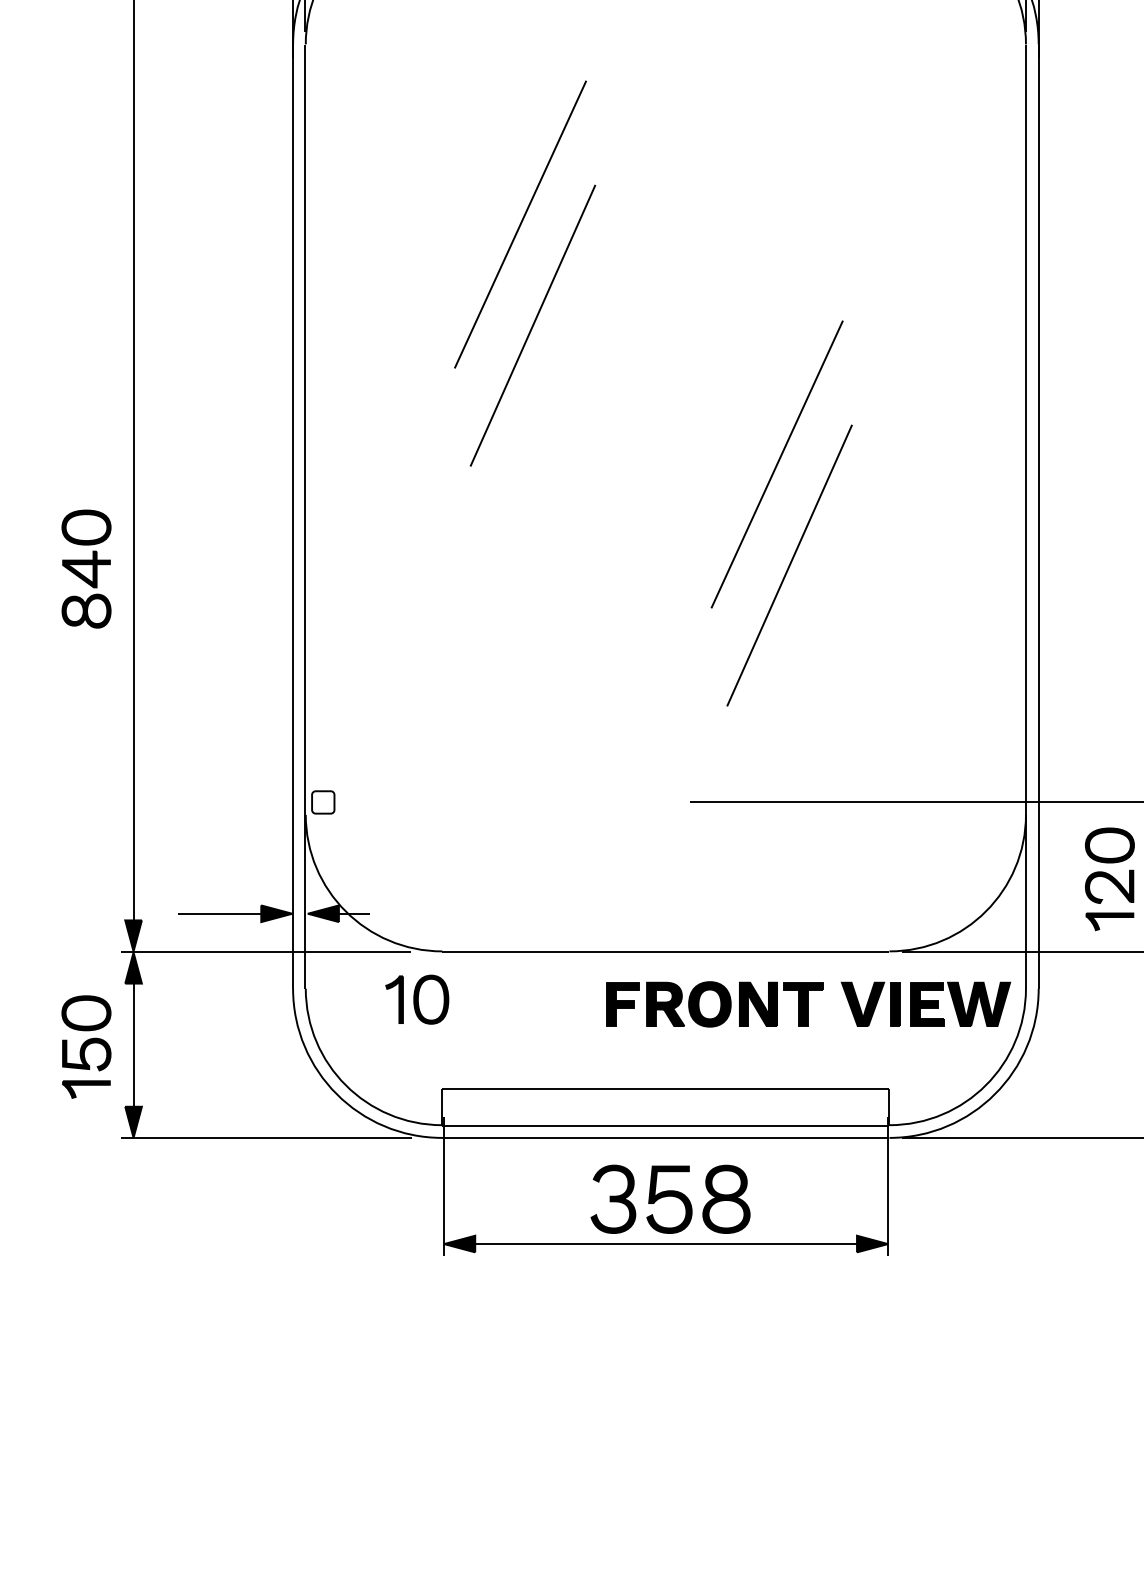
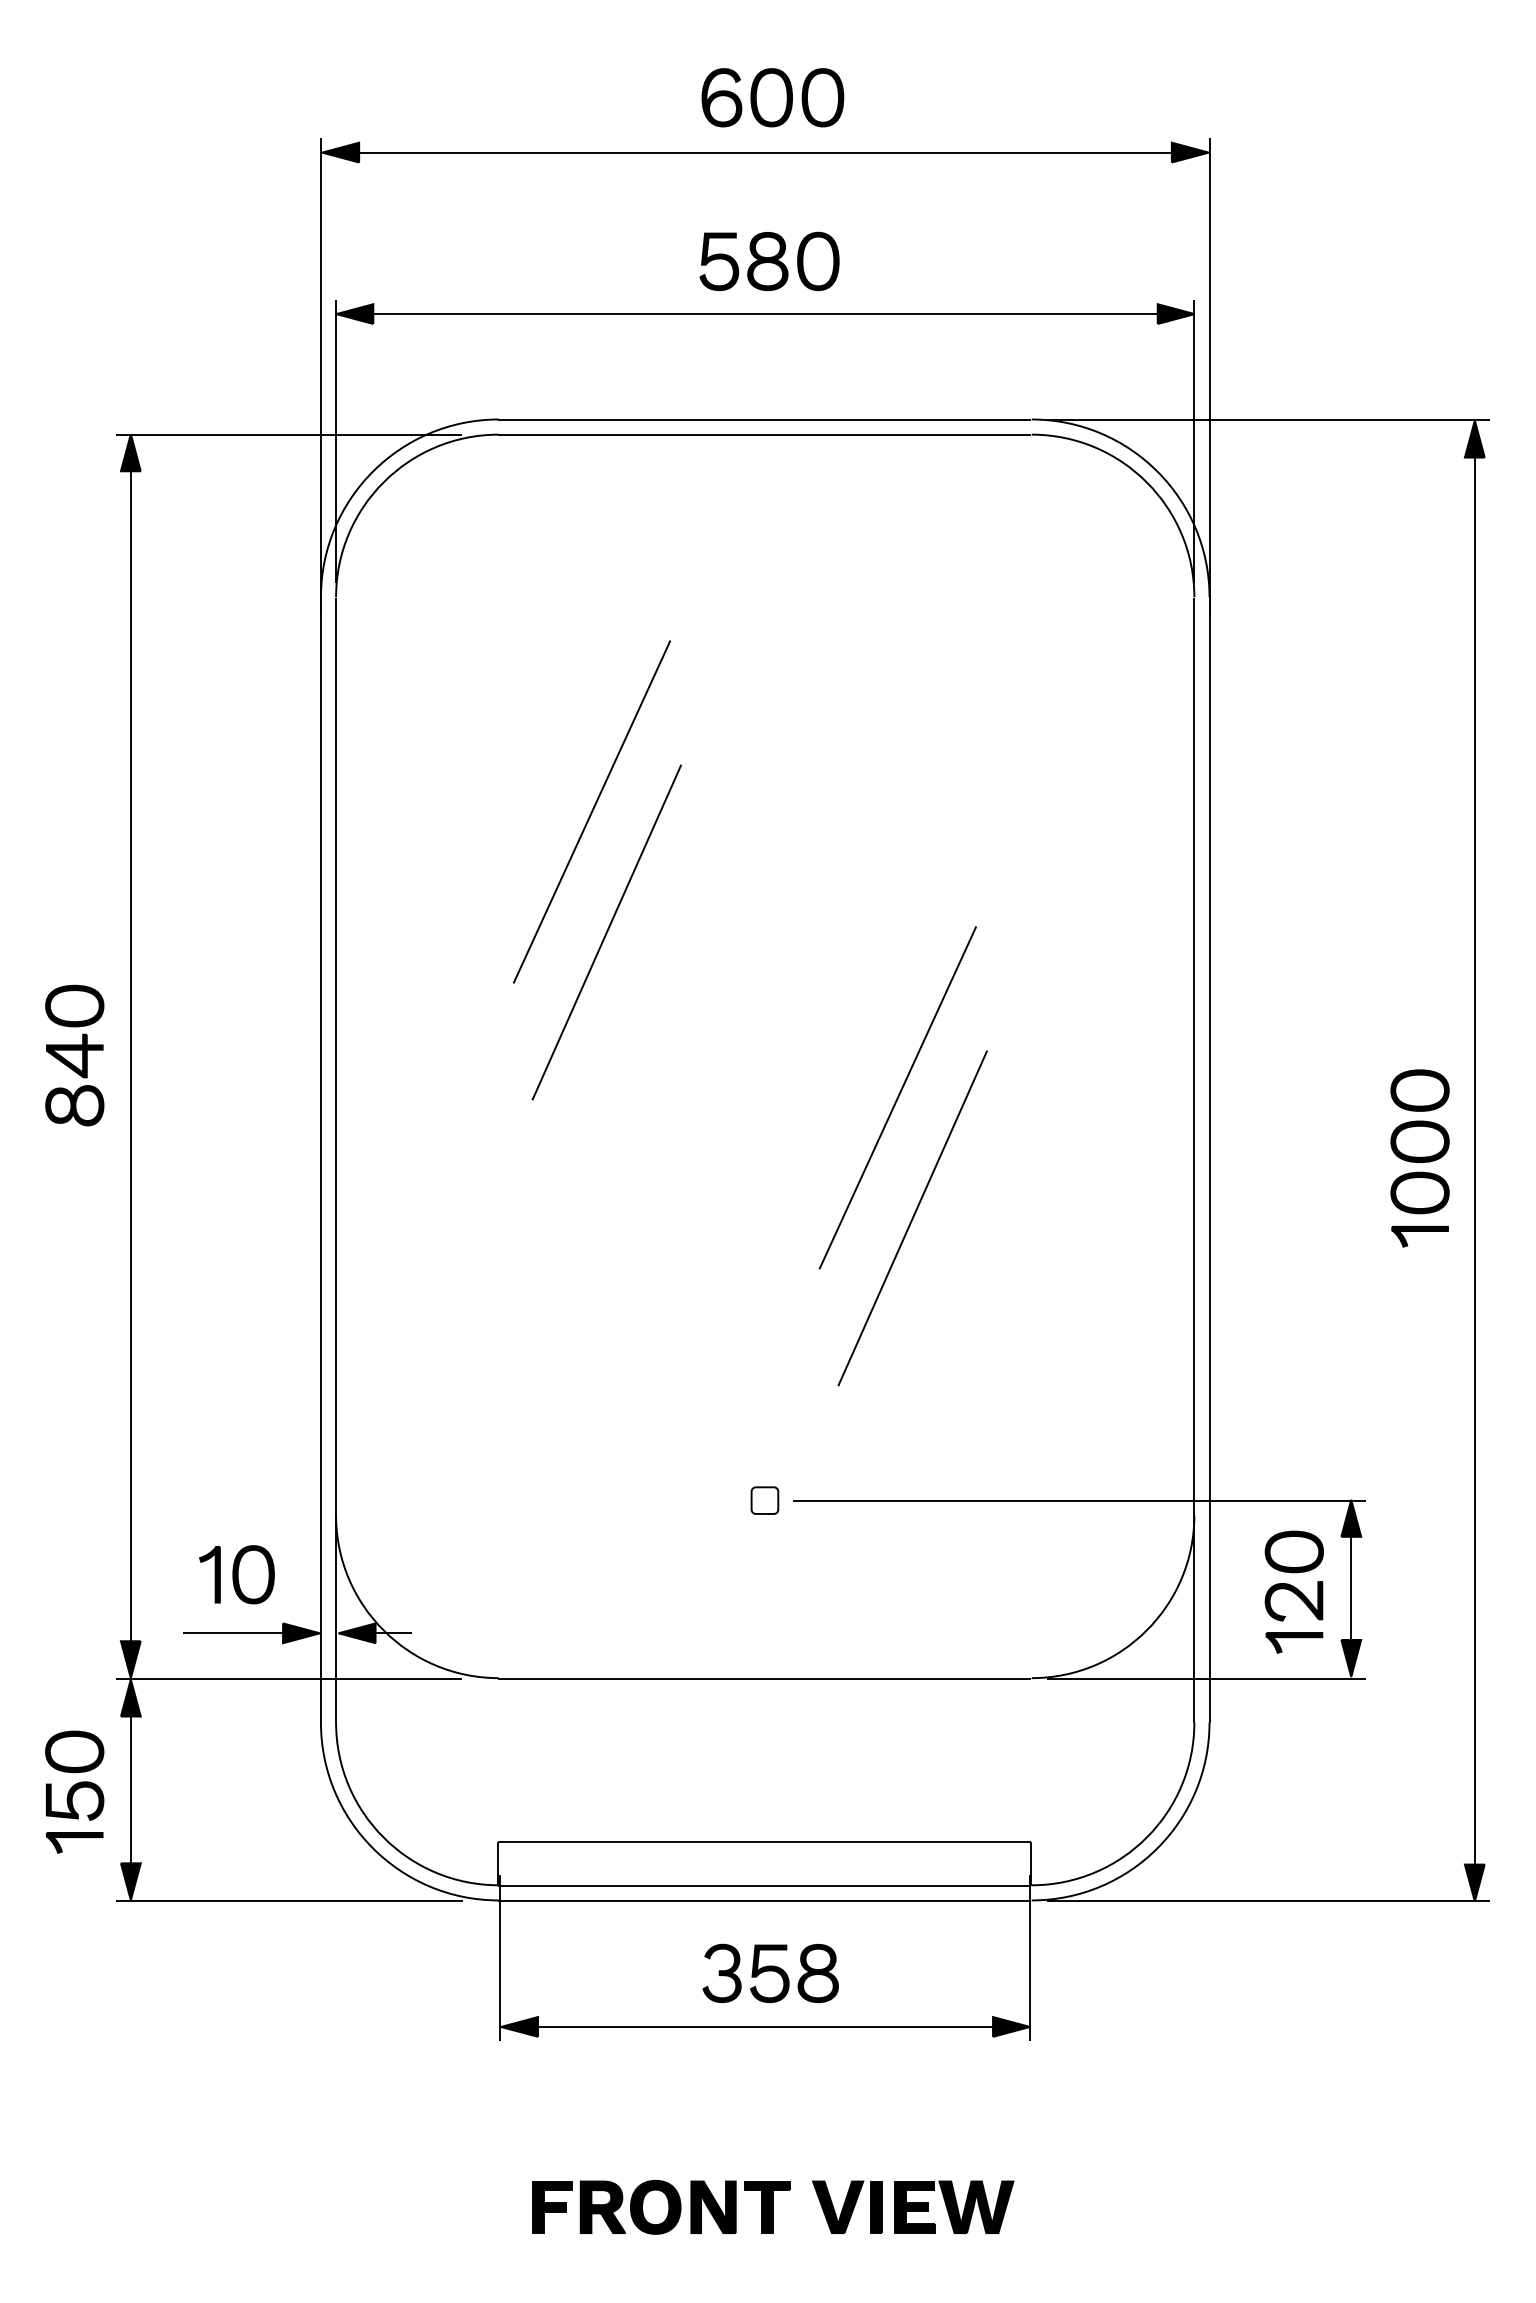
part: (86, 569) -> (74, 1055), moved
part: (322, 802) -> (764, 1500), moved
part: (416, 999) -> (236, 1574), moved
part: (808, 1003) -> (773, 2206), moved
part: (670, 1198) -> (770, 1972), size x0.71

